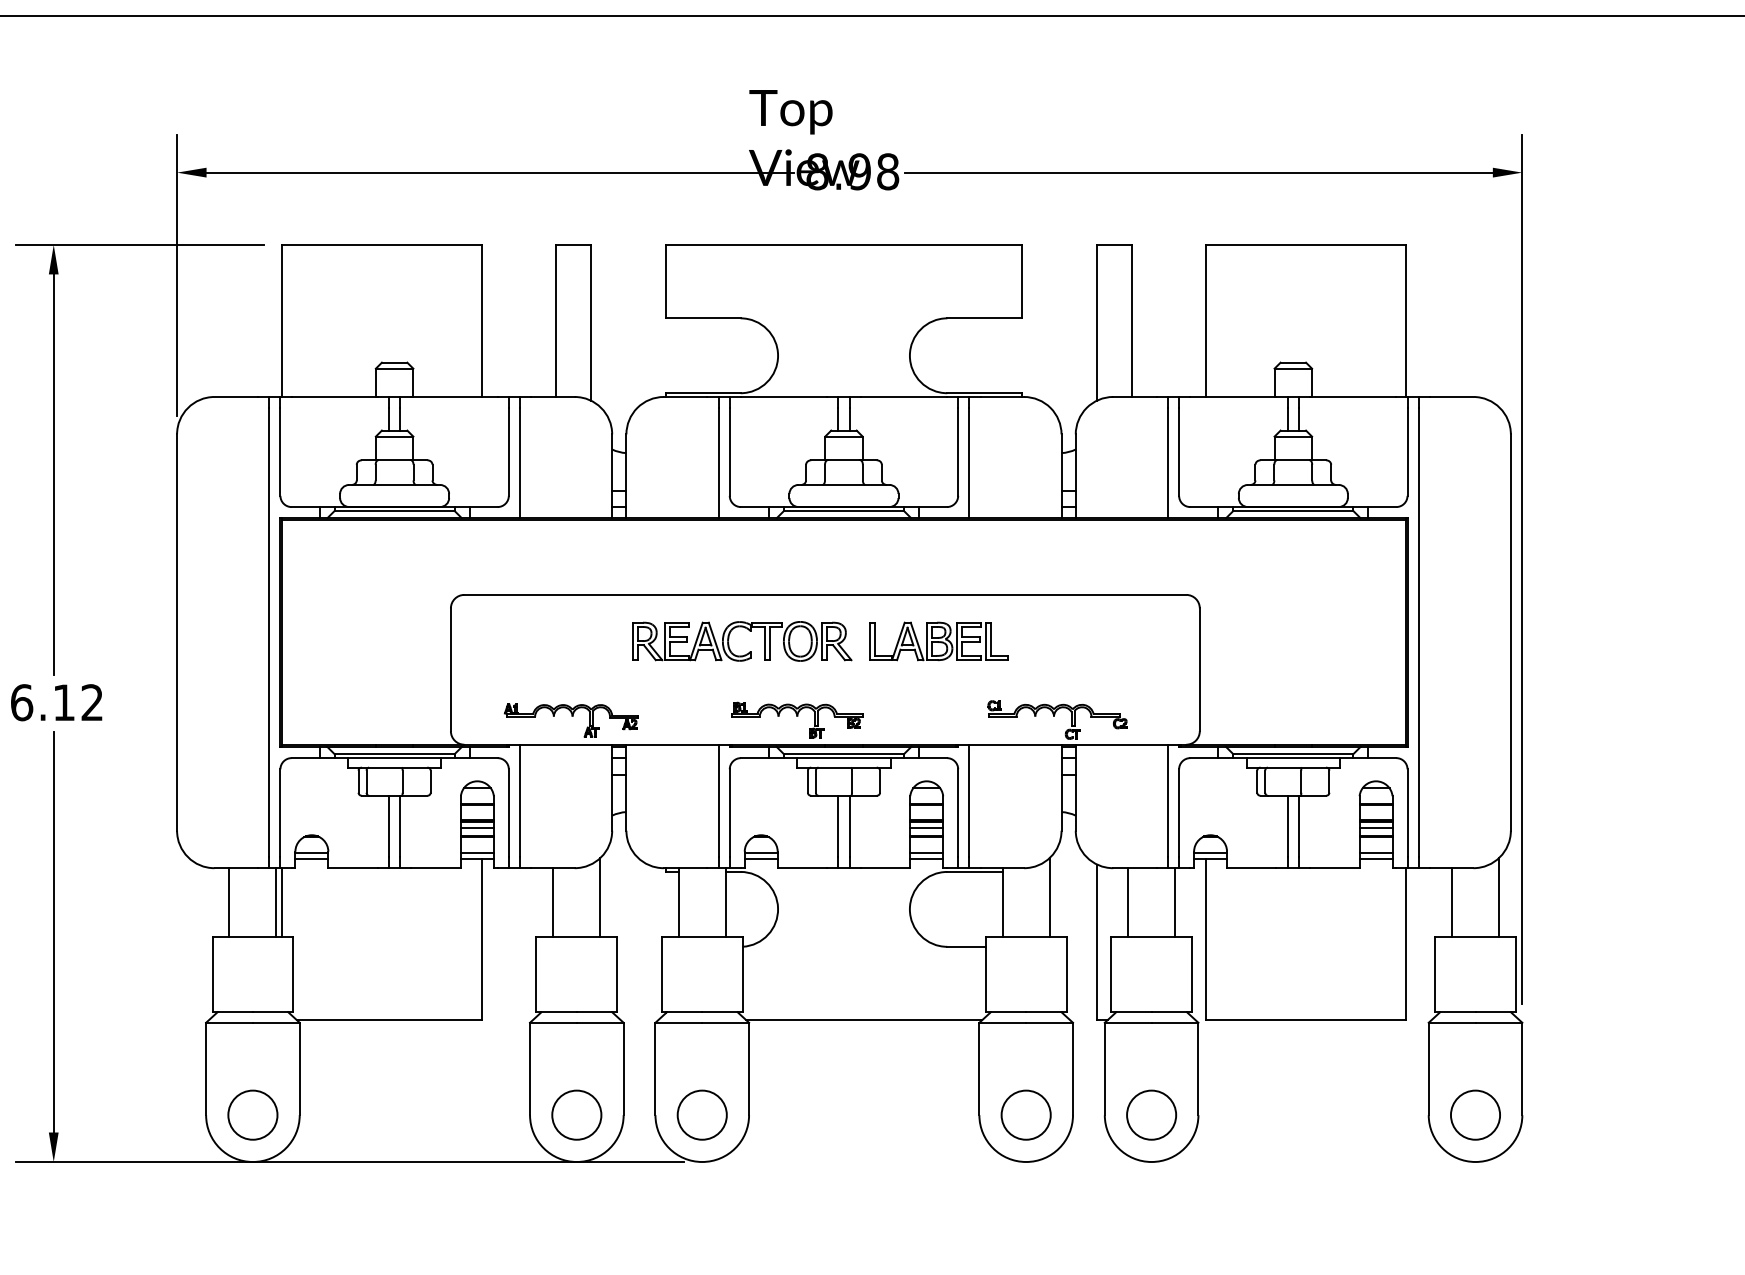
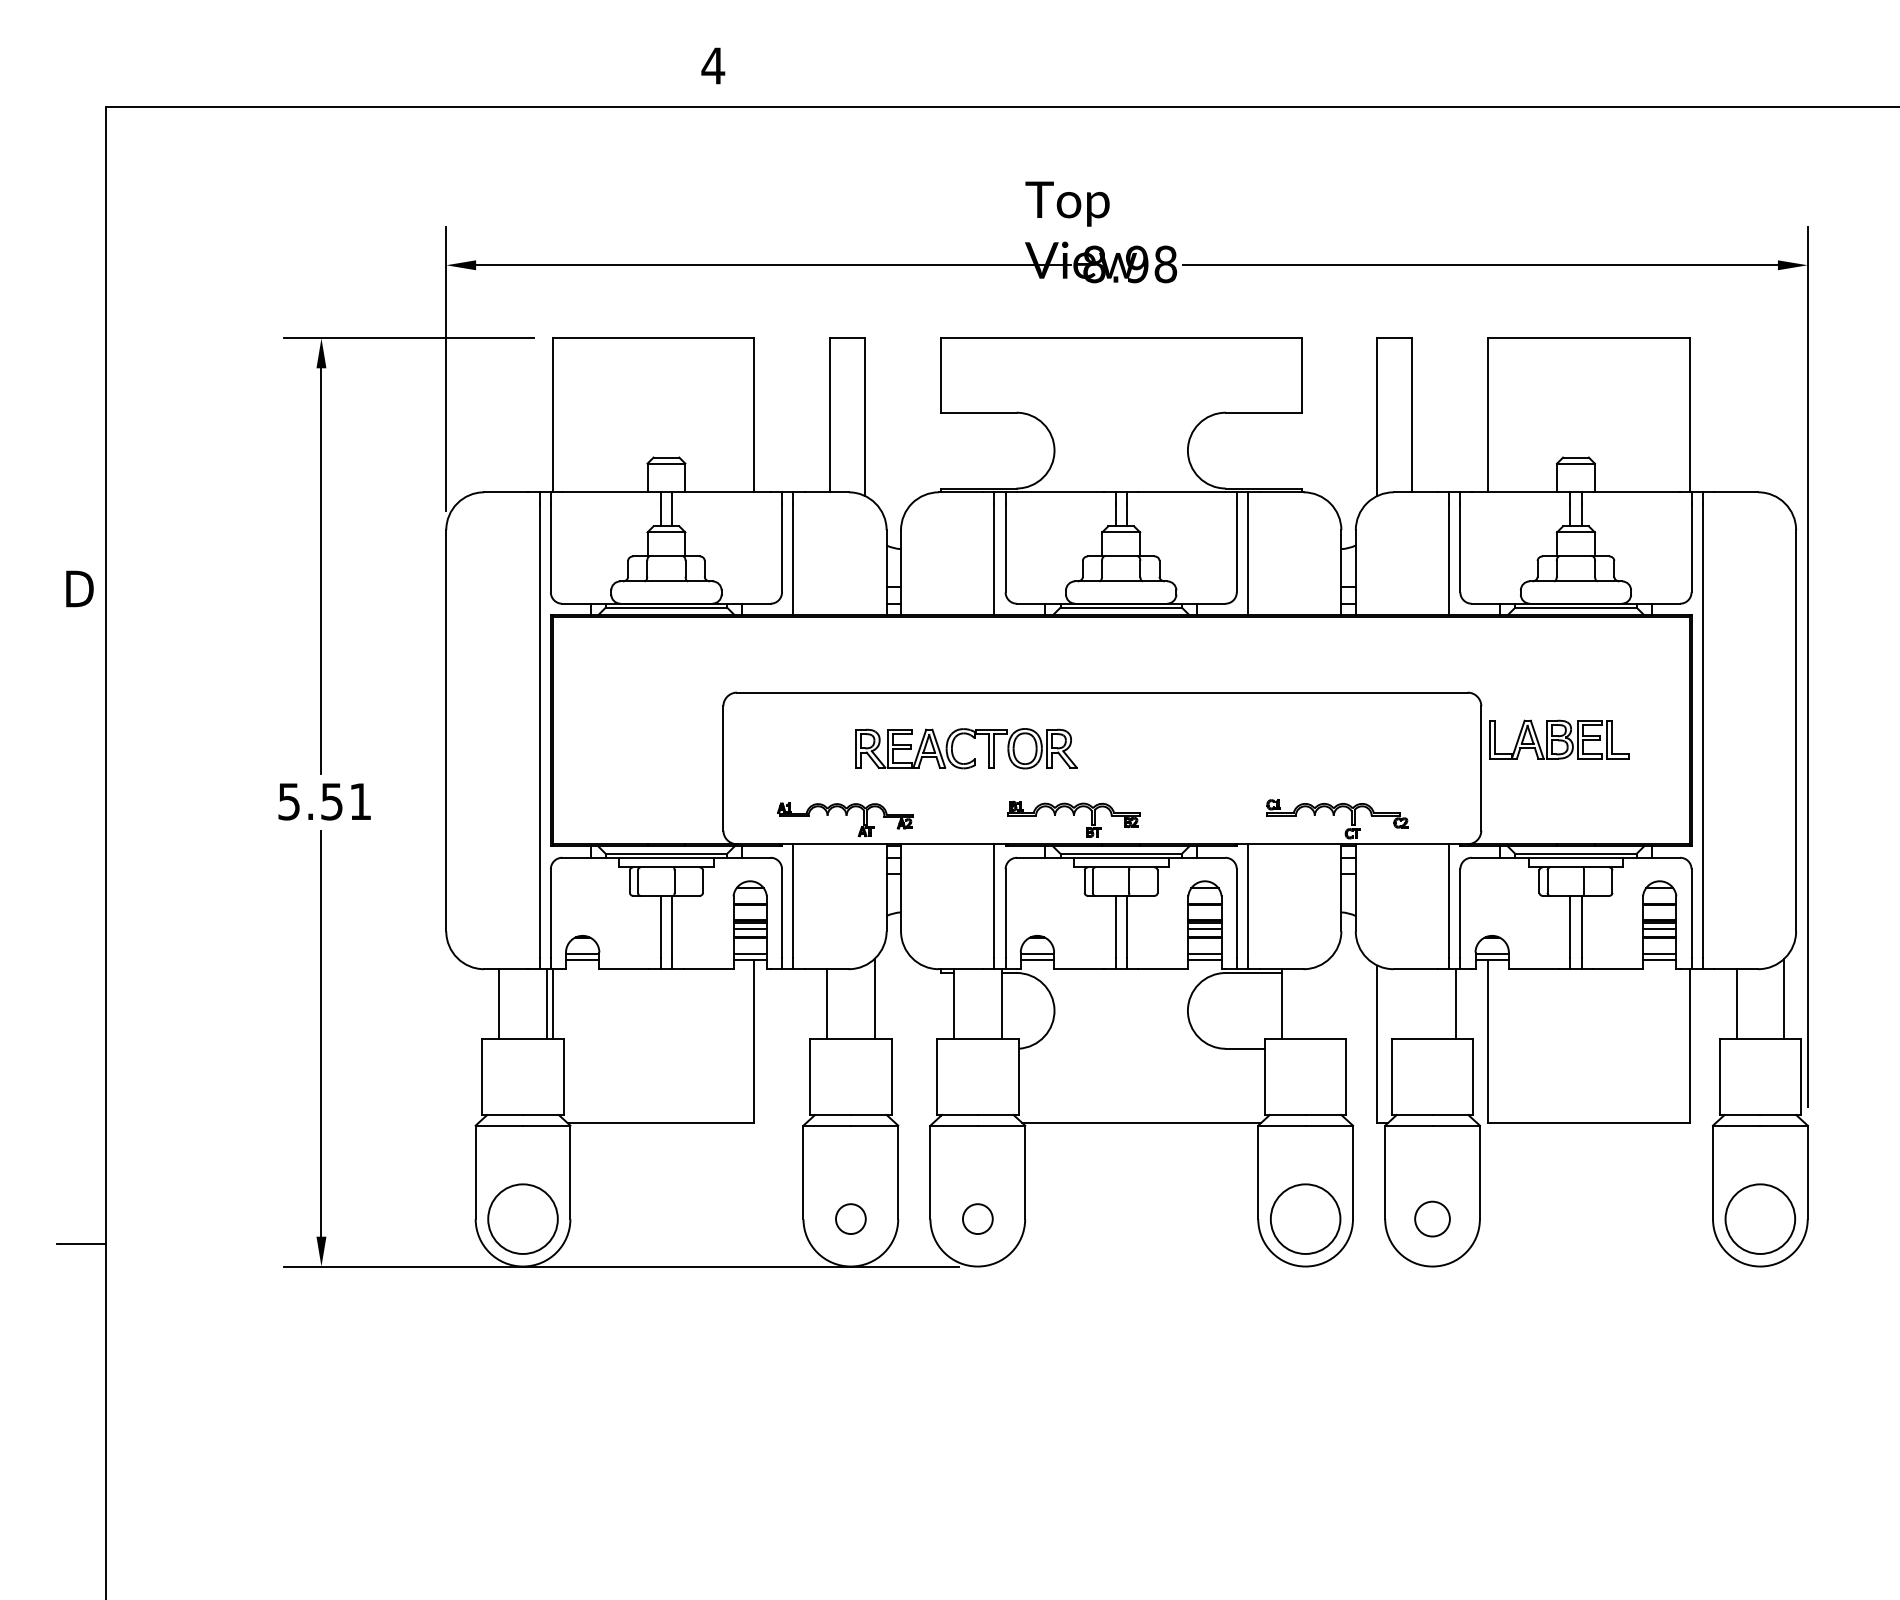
part: (749, 631) -> (973, 738), moved
part: (939, 641) -> (1559, 739), moved
text: (56, 702) -> (324, 801), 6.12 -> 5.51
line: (1049, 897) -> (1329, 998), removed
line: (1127, 903) -> (1408, 1004), removed
circle: (576, 1114) -> (850, 1218), size x0.6
circle: (701, 1114) -> (977, 1218), size x0.6
circle: (1151, 1114) -> (1432, 1218), size x0.7
circle: (252, 1115) -> (522, 1219), size x1.4
circle: (1026, 1115) -> (1305, 1219), size x1.4
circle: (1475, 1115) -> (1760, 1219), size x1.4

